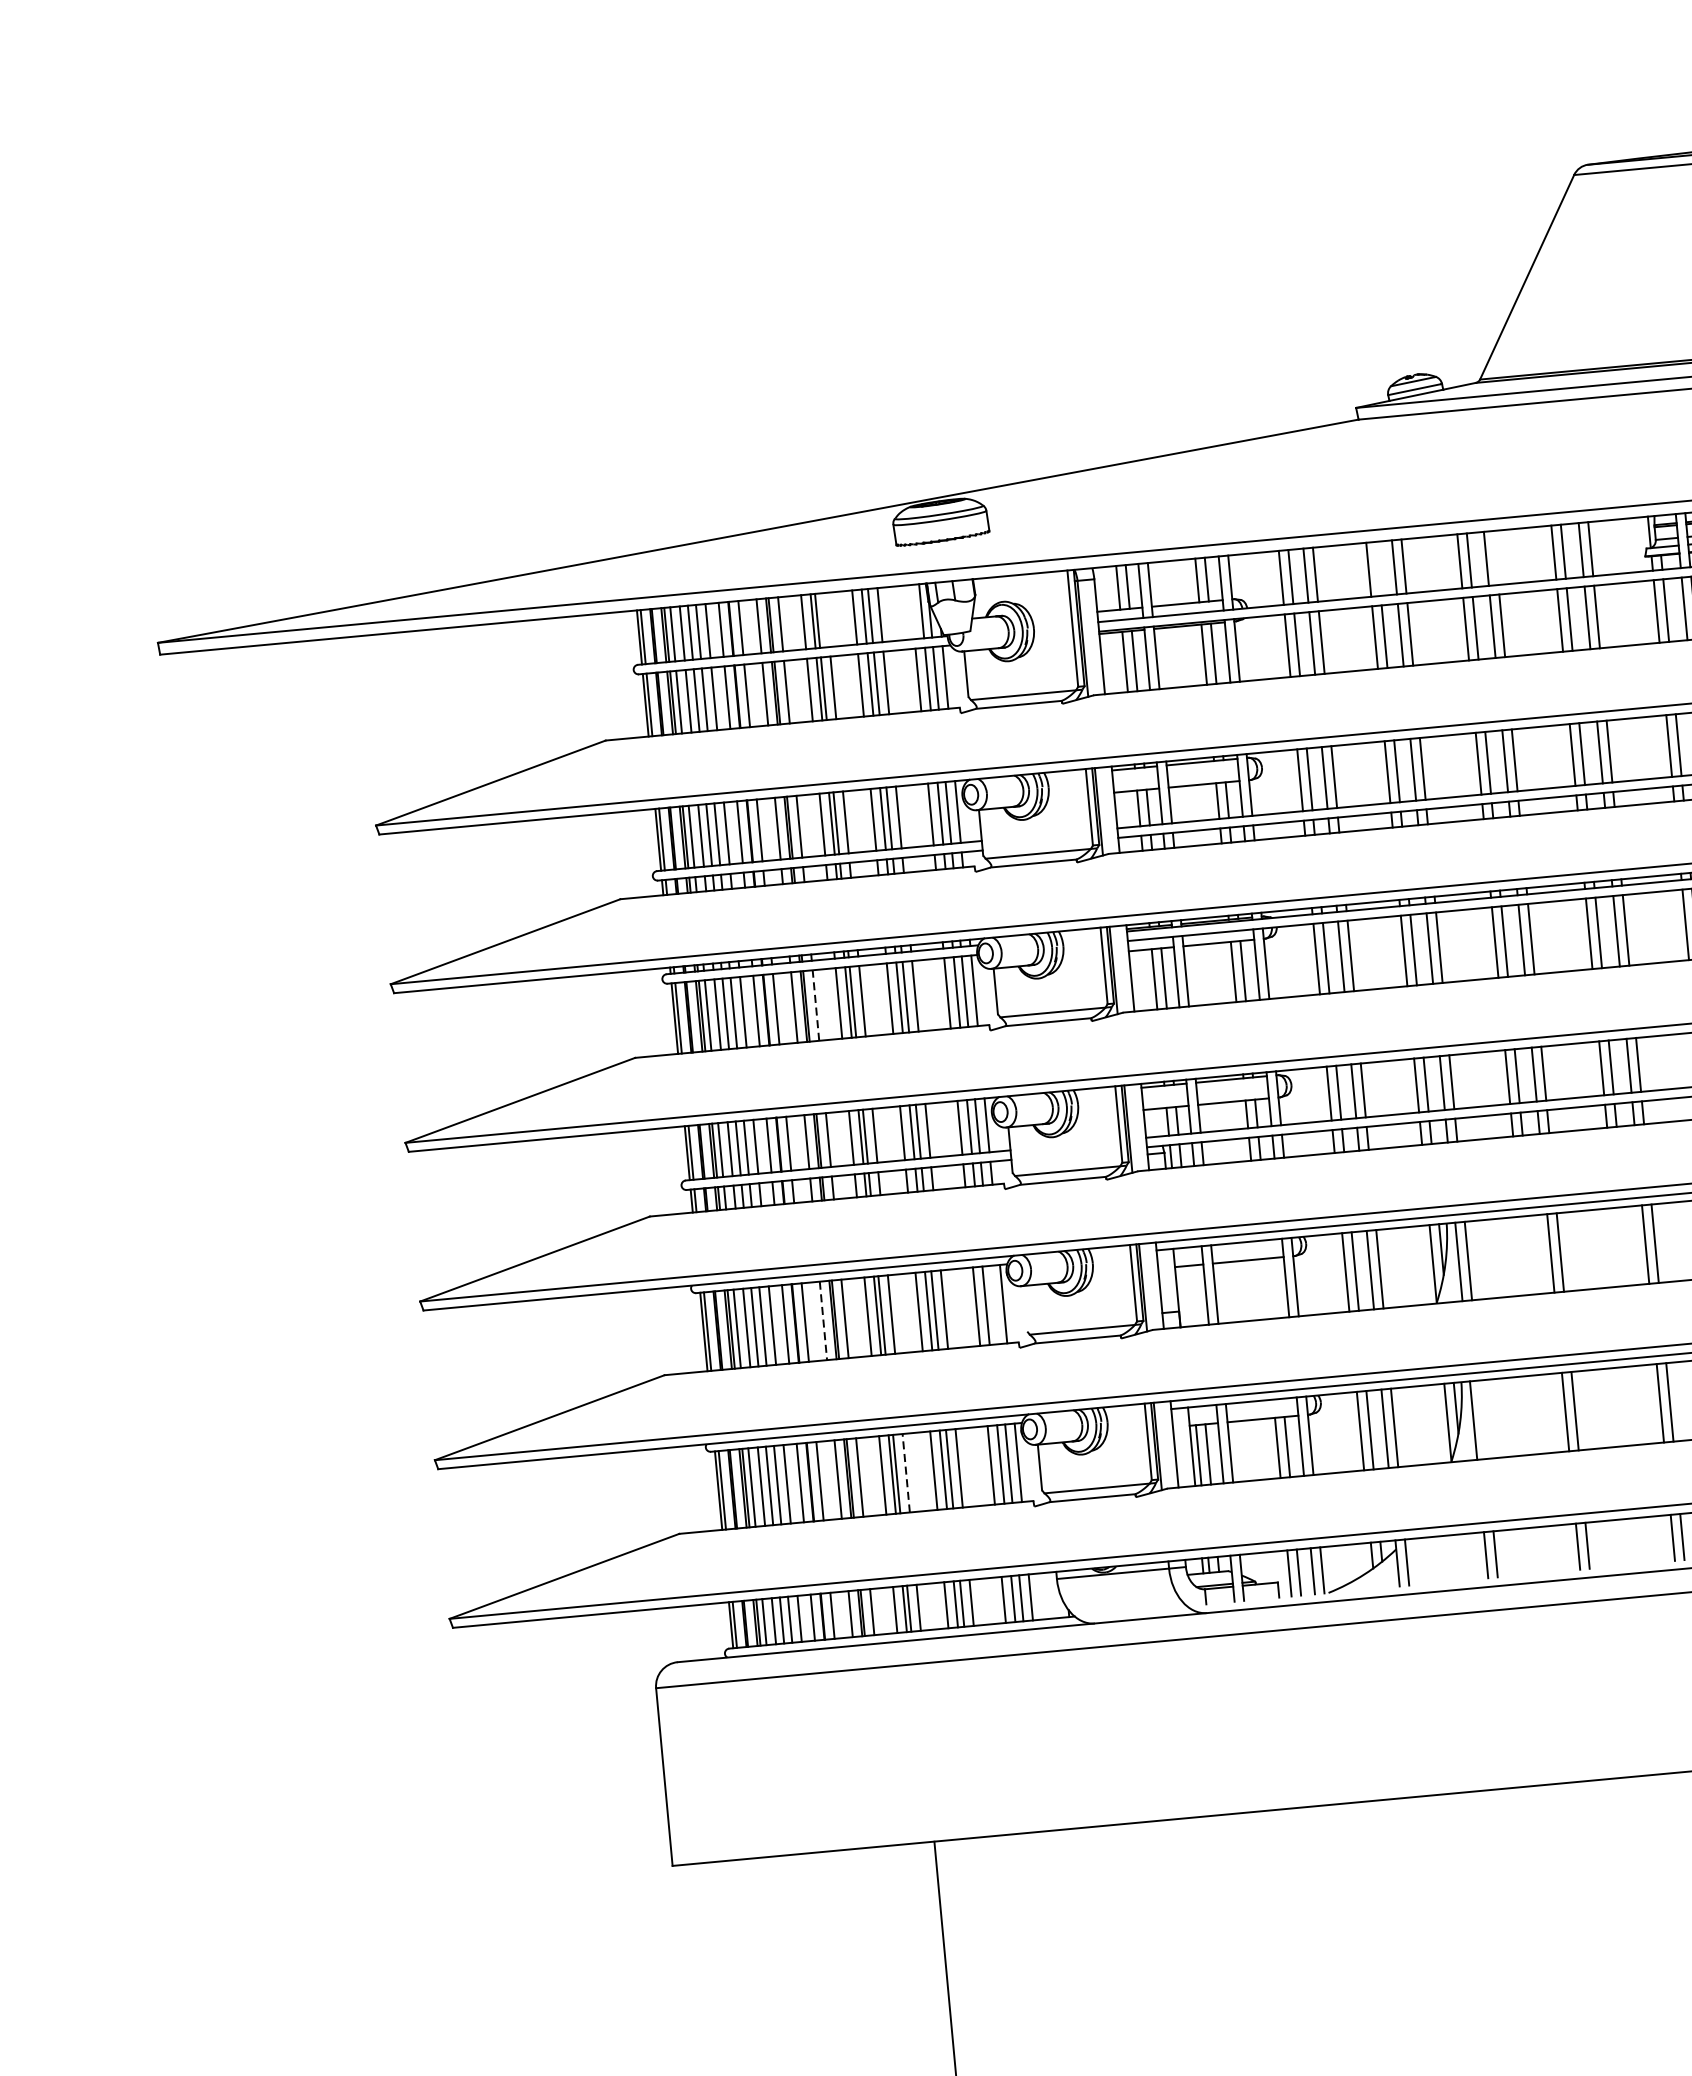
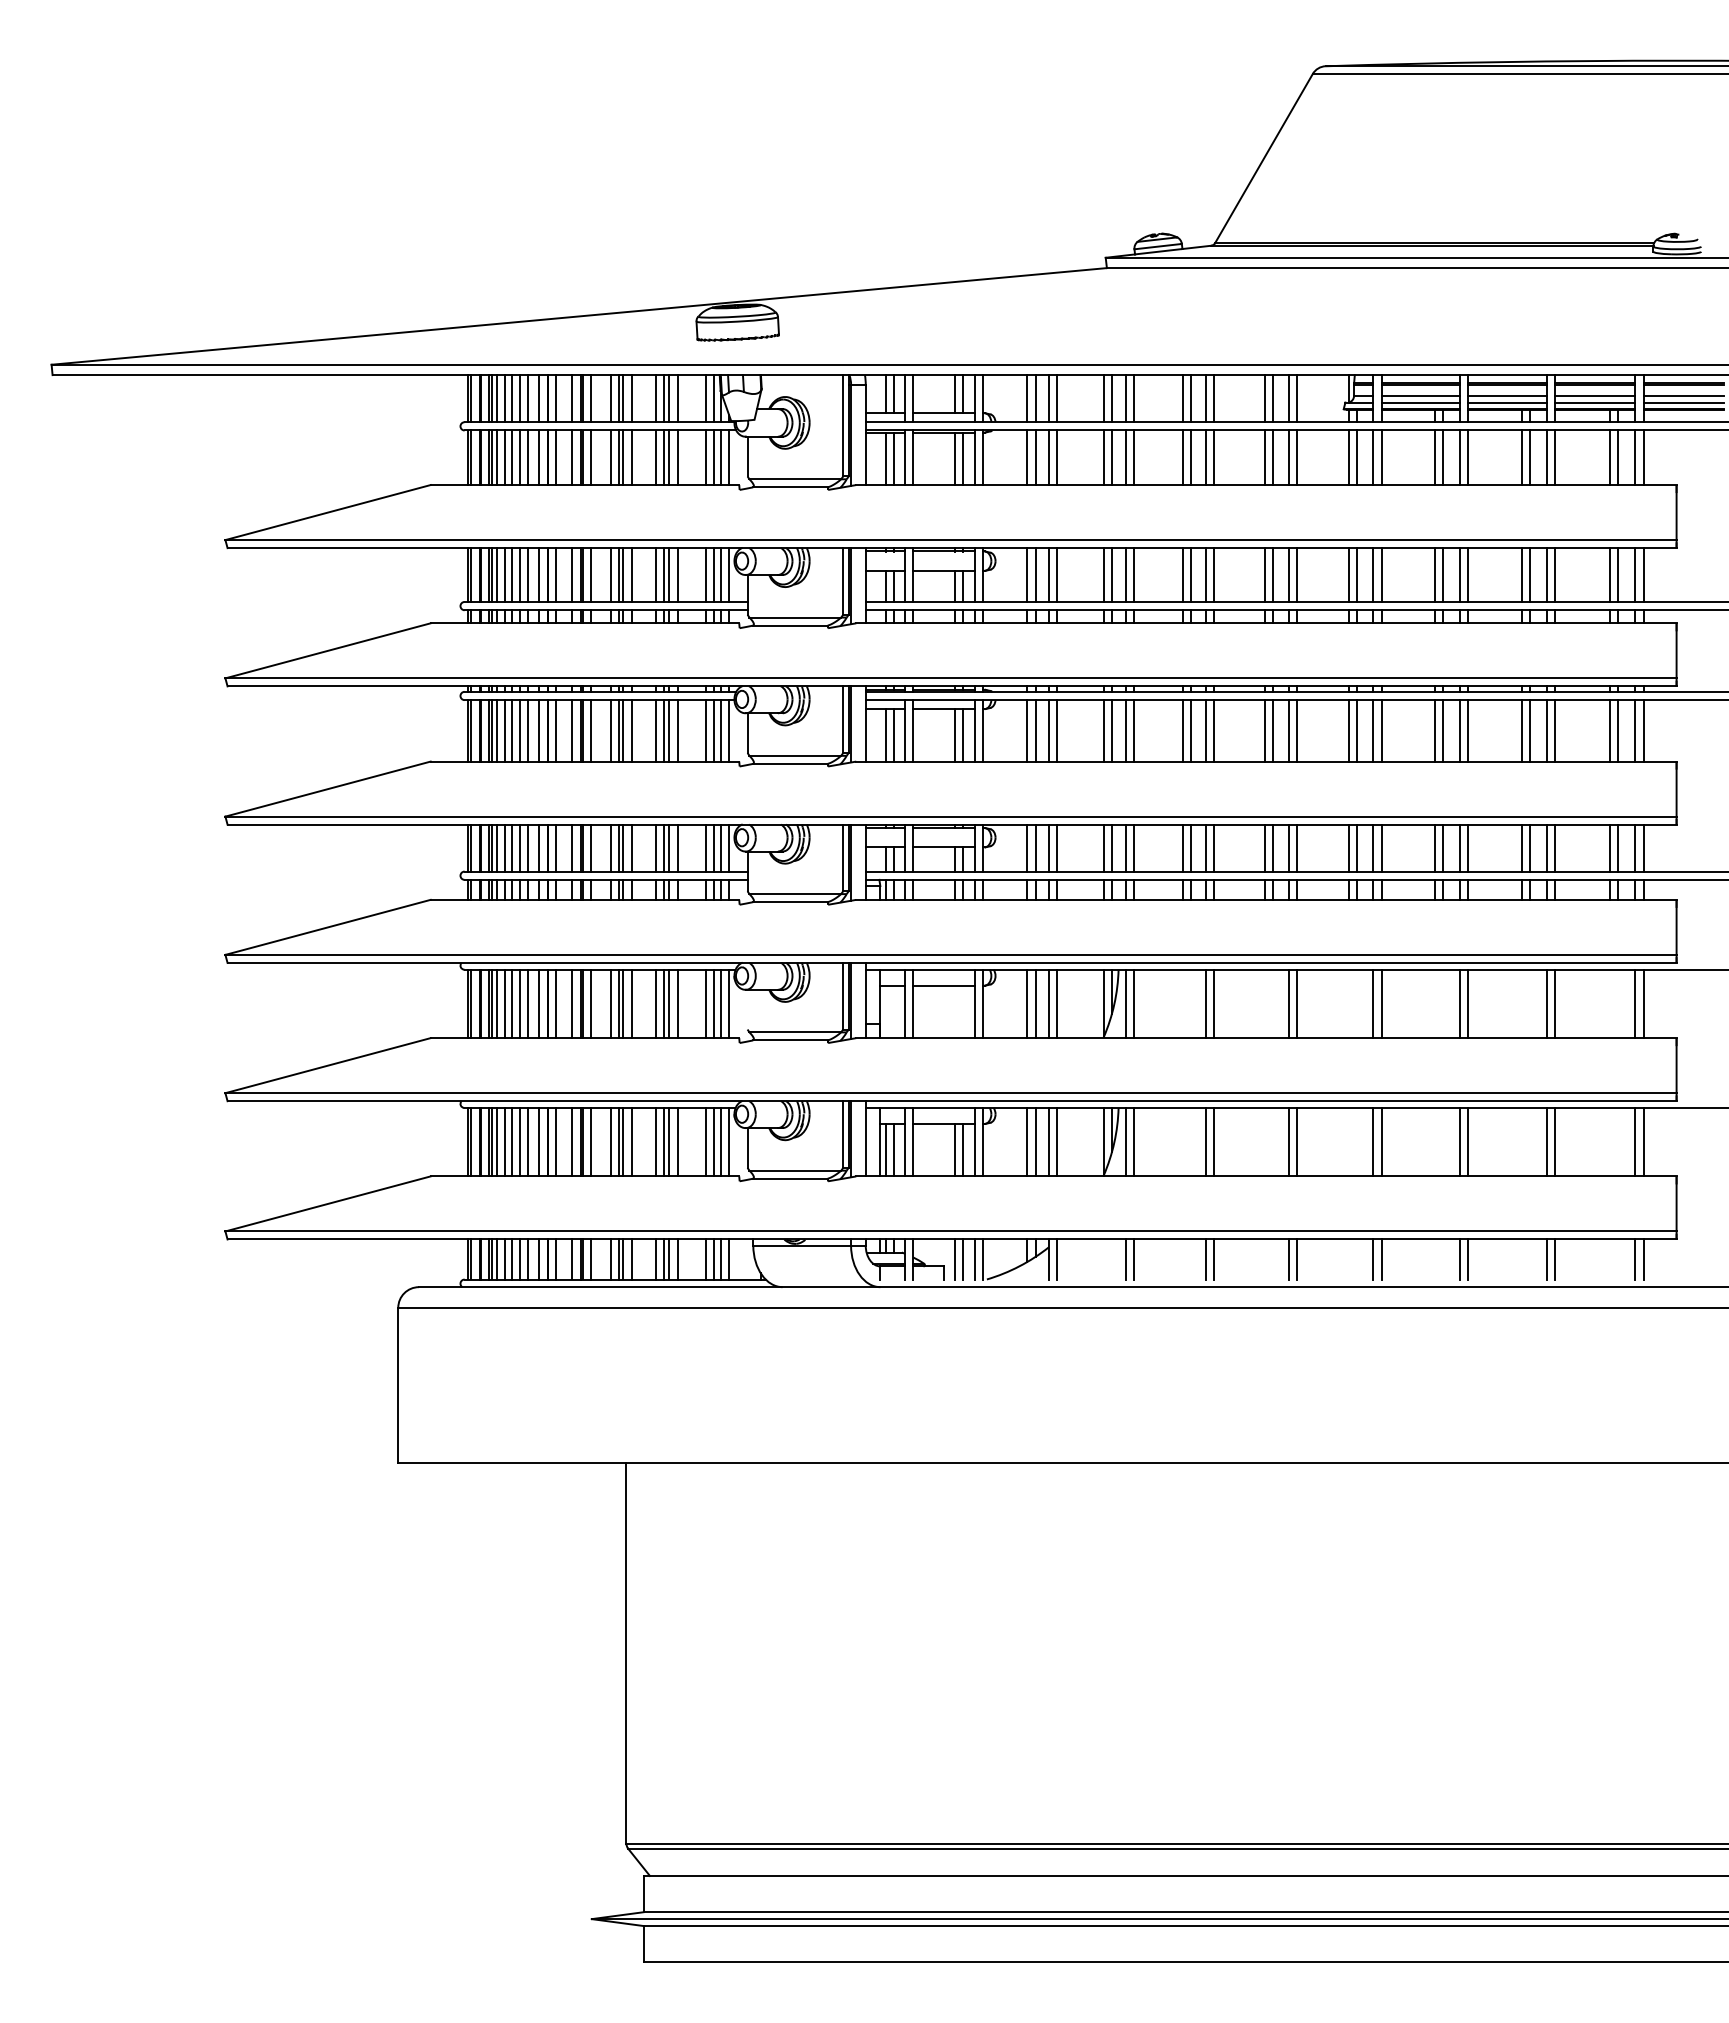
line: (1495, 557) -> (1214, 398), added
line: (1377, 568) -> (1111, 398), added
line: (911, 611) -> (705, 398), added
line: (826, 619) -> (631, 398), added
line: (816, 1005) -> (591, 730), dashed -> solid
line: (993, 1304) -> (720, 1003), added
line: (823, 1321) -> (572, 1004), dashed -> solid
line: (1483, 1420) -> (1134, 1142), added
line: (906, 1472) -> (631, 1141), dashed -> solid

